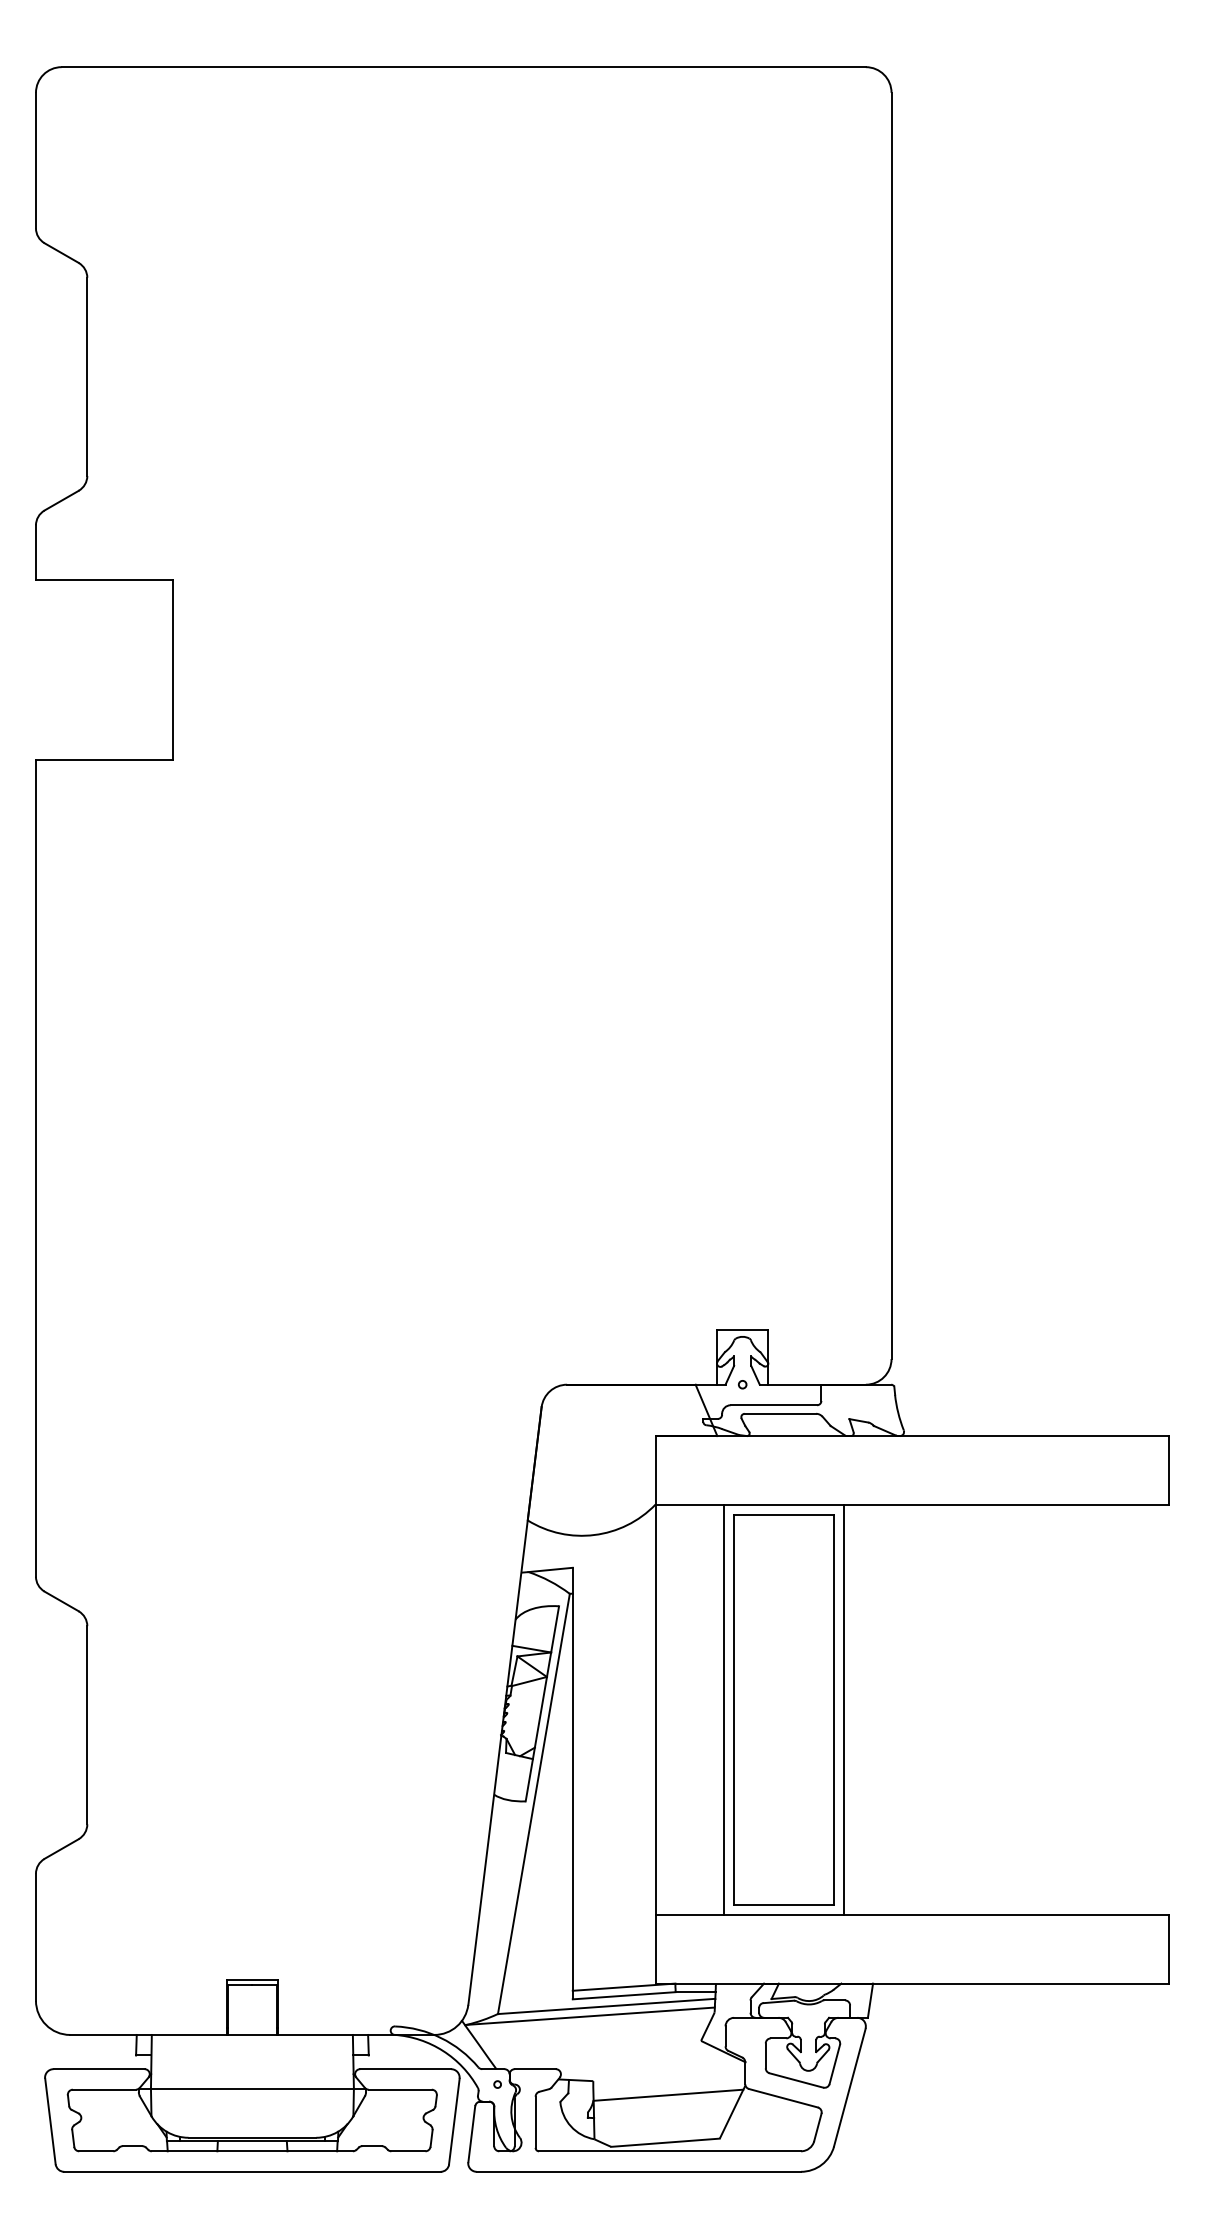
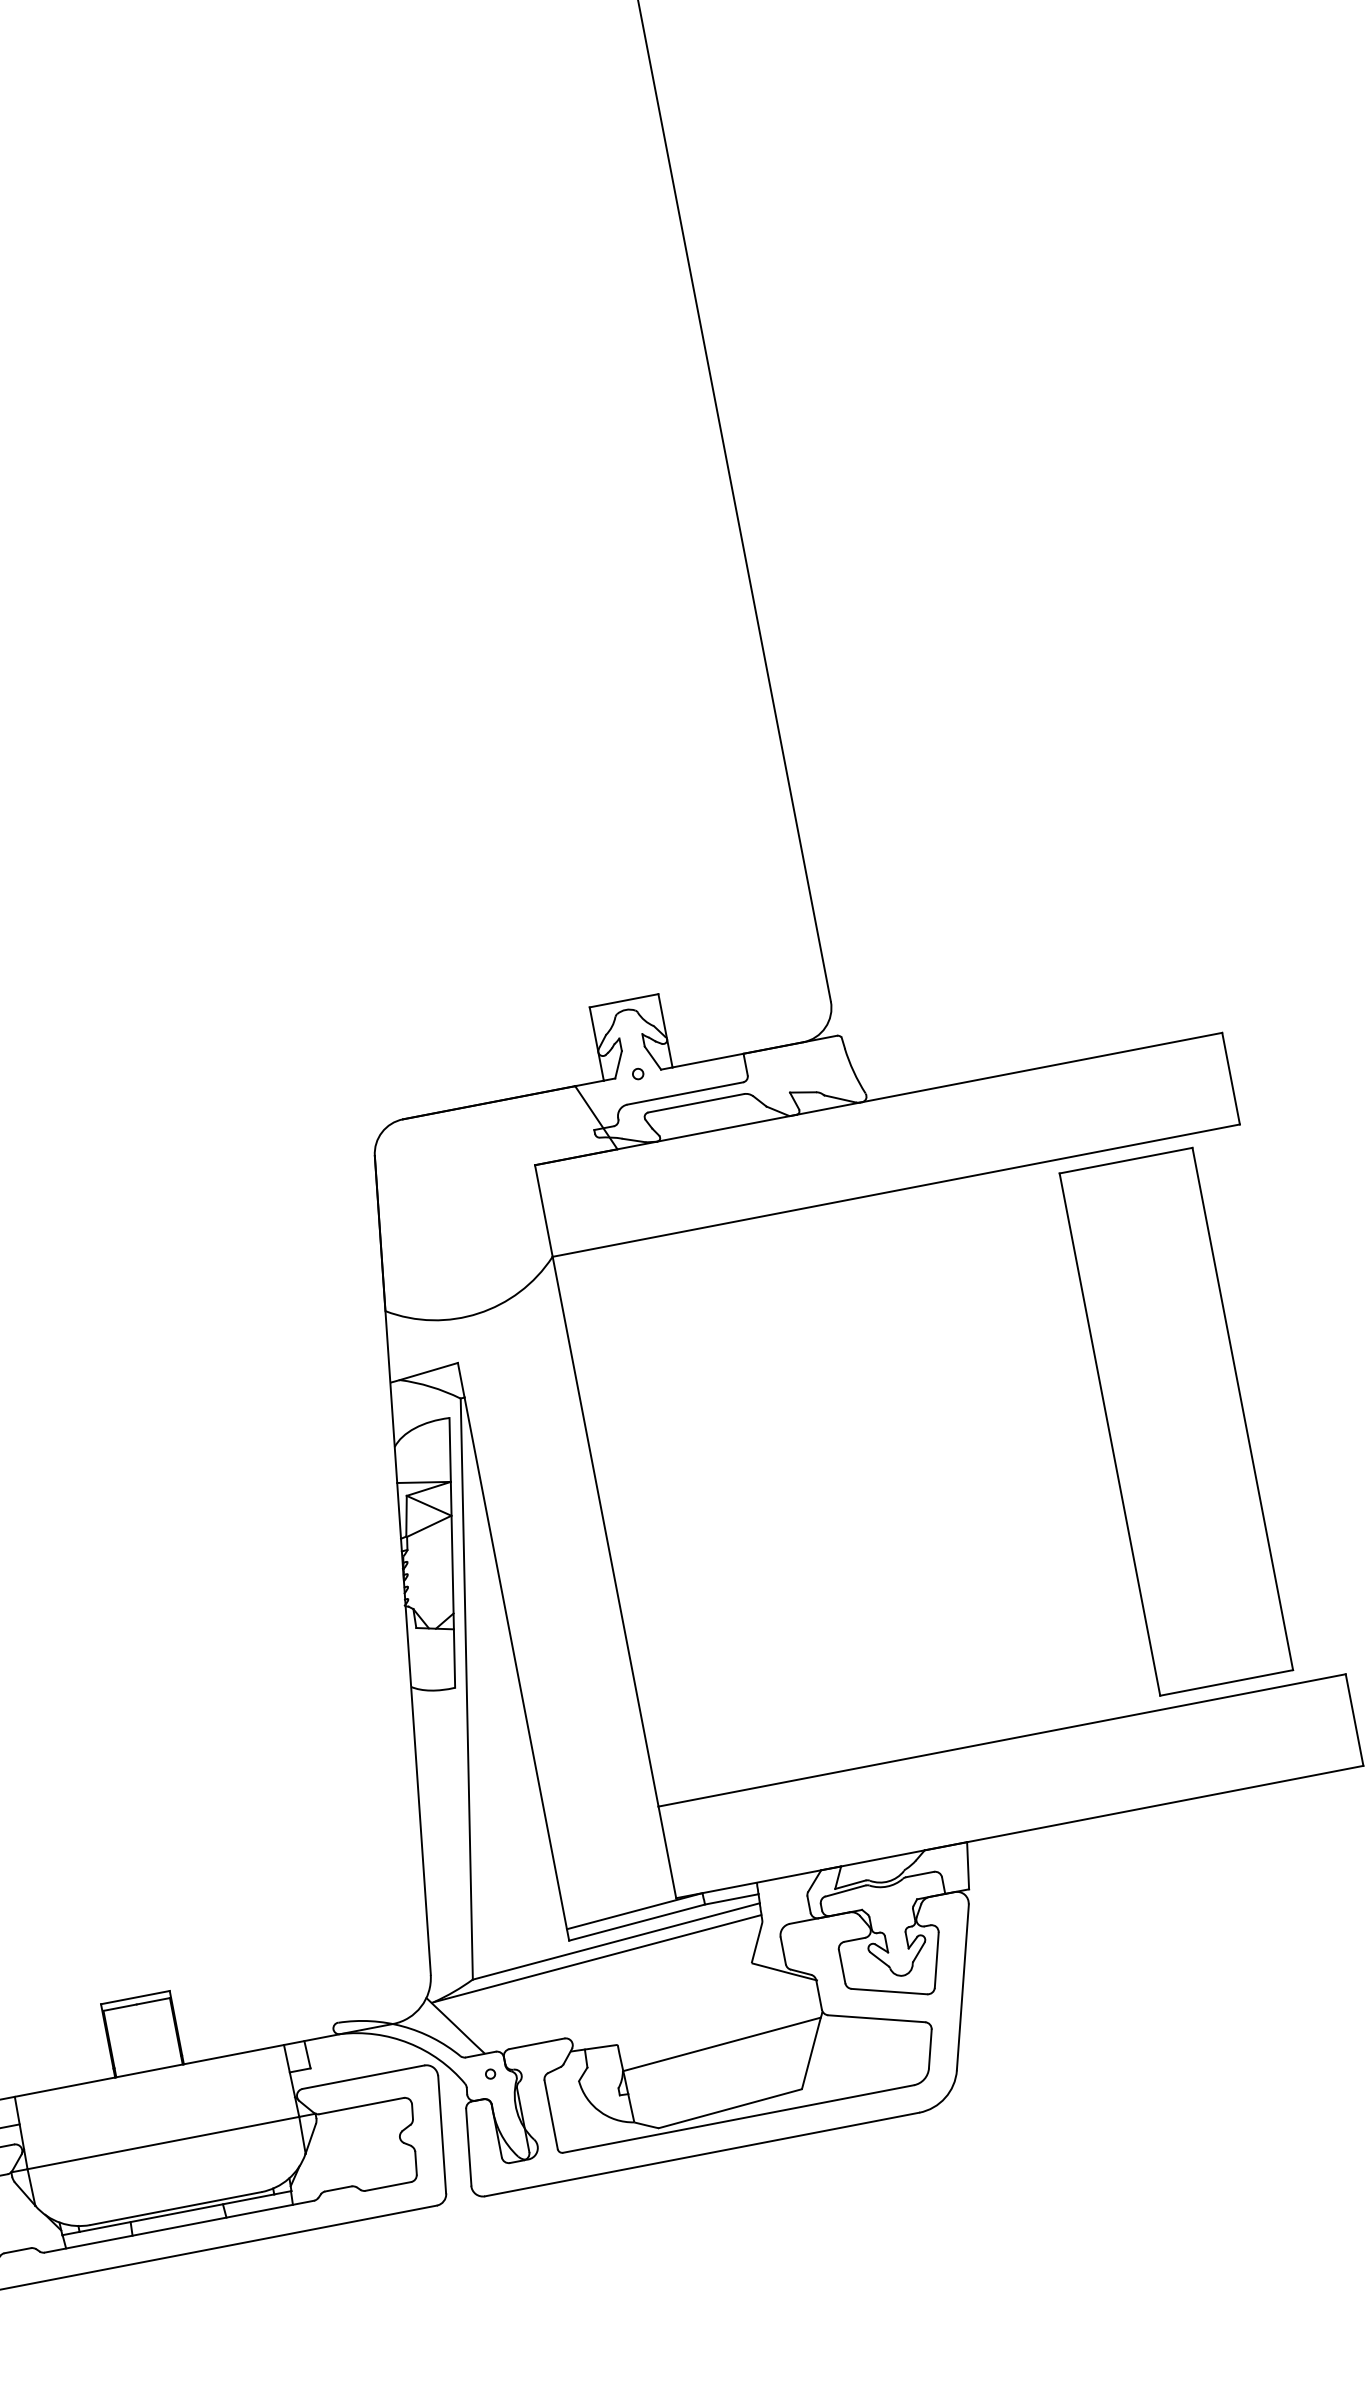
line: (724, 1709) -> (697, 1513), removed
part: (783, 1709) -> (1175, 1421), moved
line: (843, 1709) -> (856, 1482), removed

